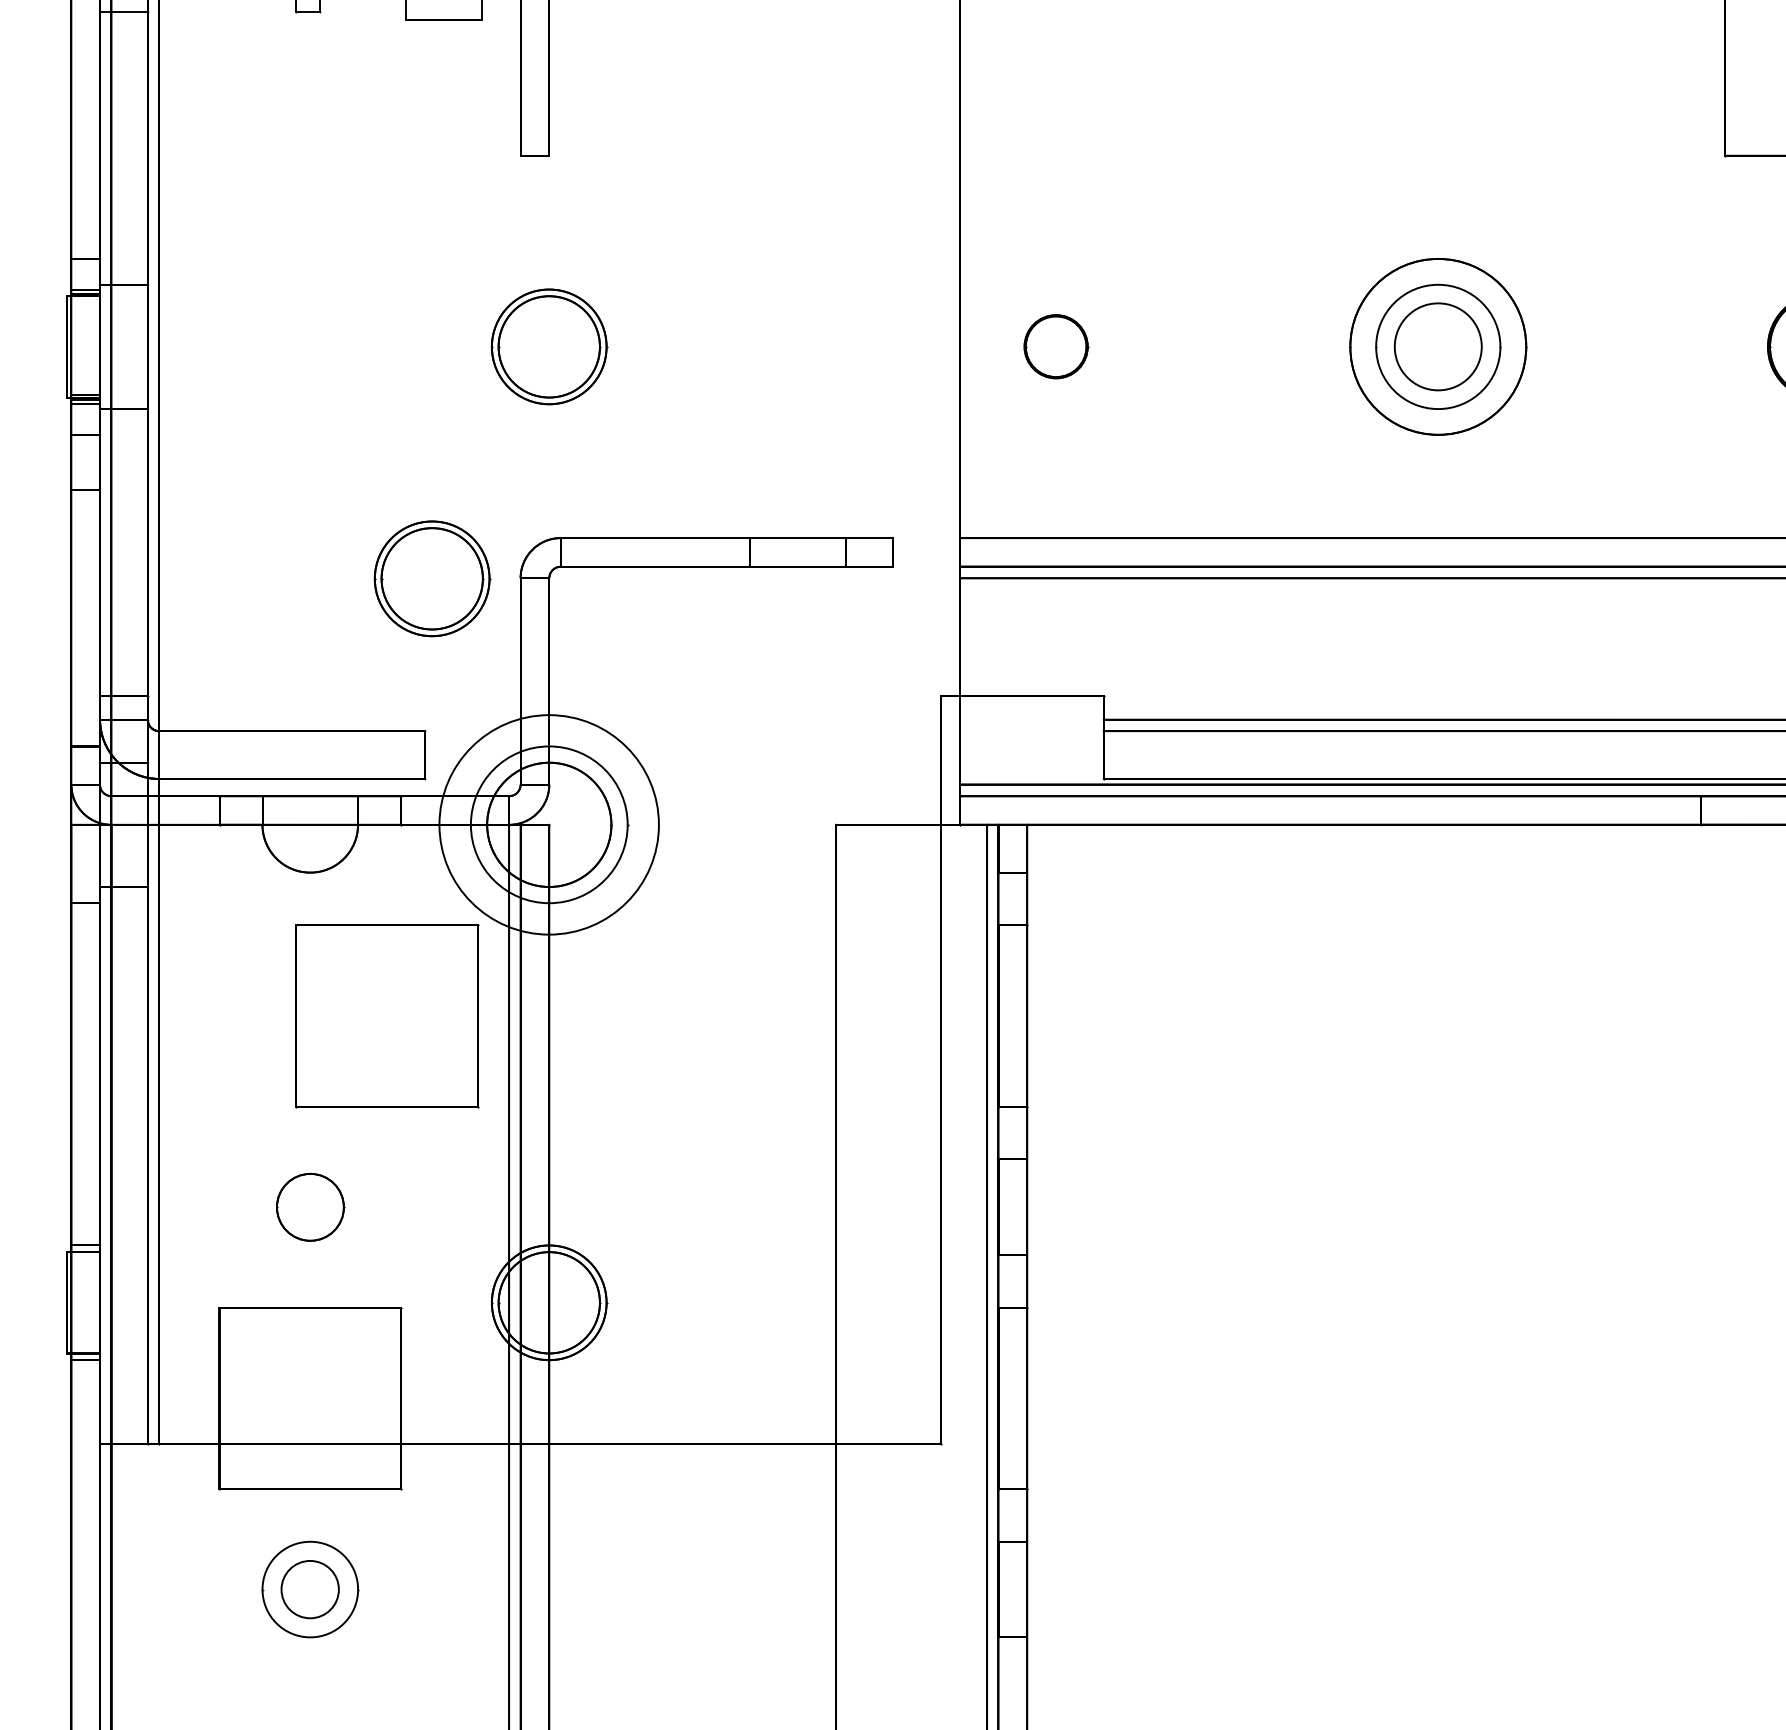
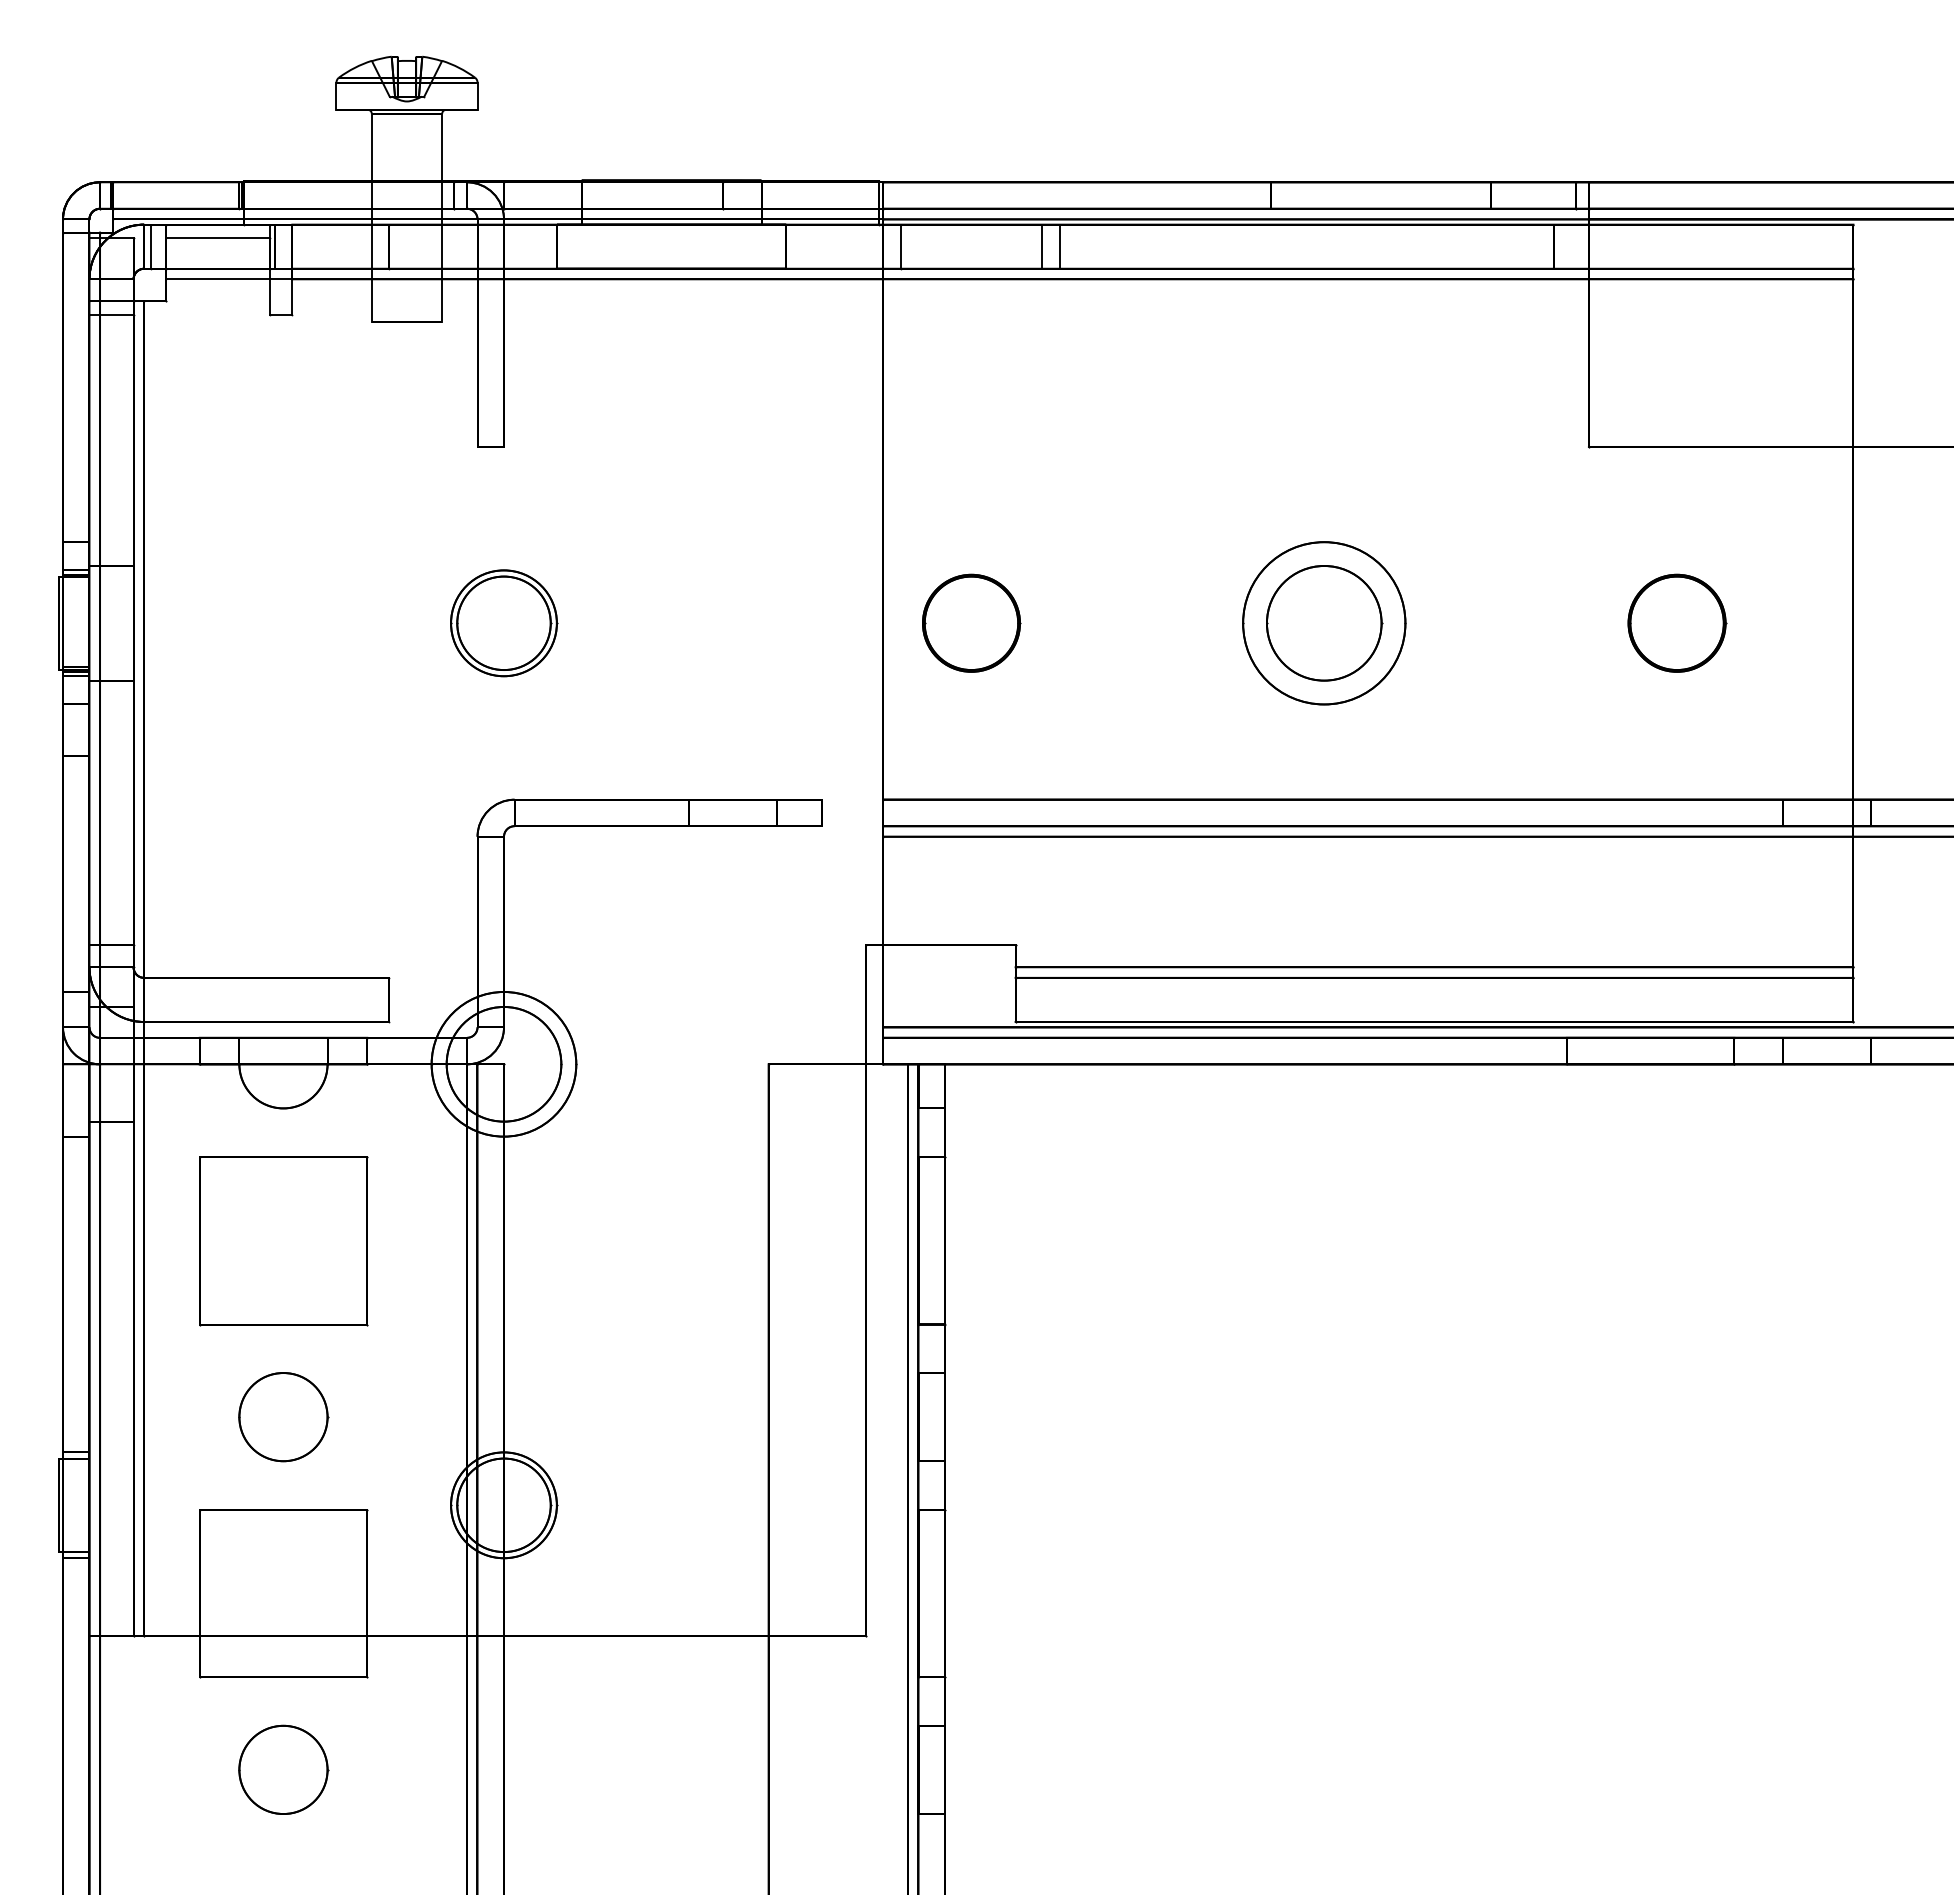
part: (1055, 346) -> (971, 622), size x1.67
circle: (1437, 346) -> (1323, 622), size x1.43
part: (432, 579) -> (396, 837), removed
circle: (548, 825) -> (503, 1064), size x0.71
part: (387, 1016) -> (283, 1241), moved
part: (310, 1207) -> (283, 1417), size x1.43
circle: (310, 1589) -> (283, 1769), size x1.67

